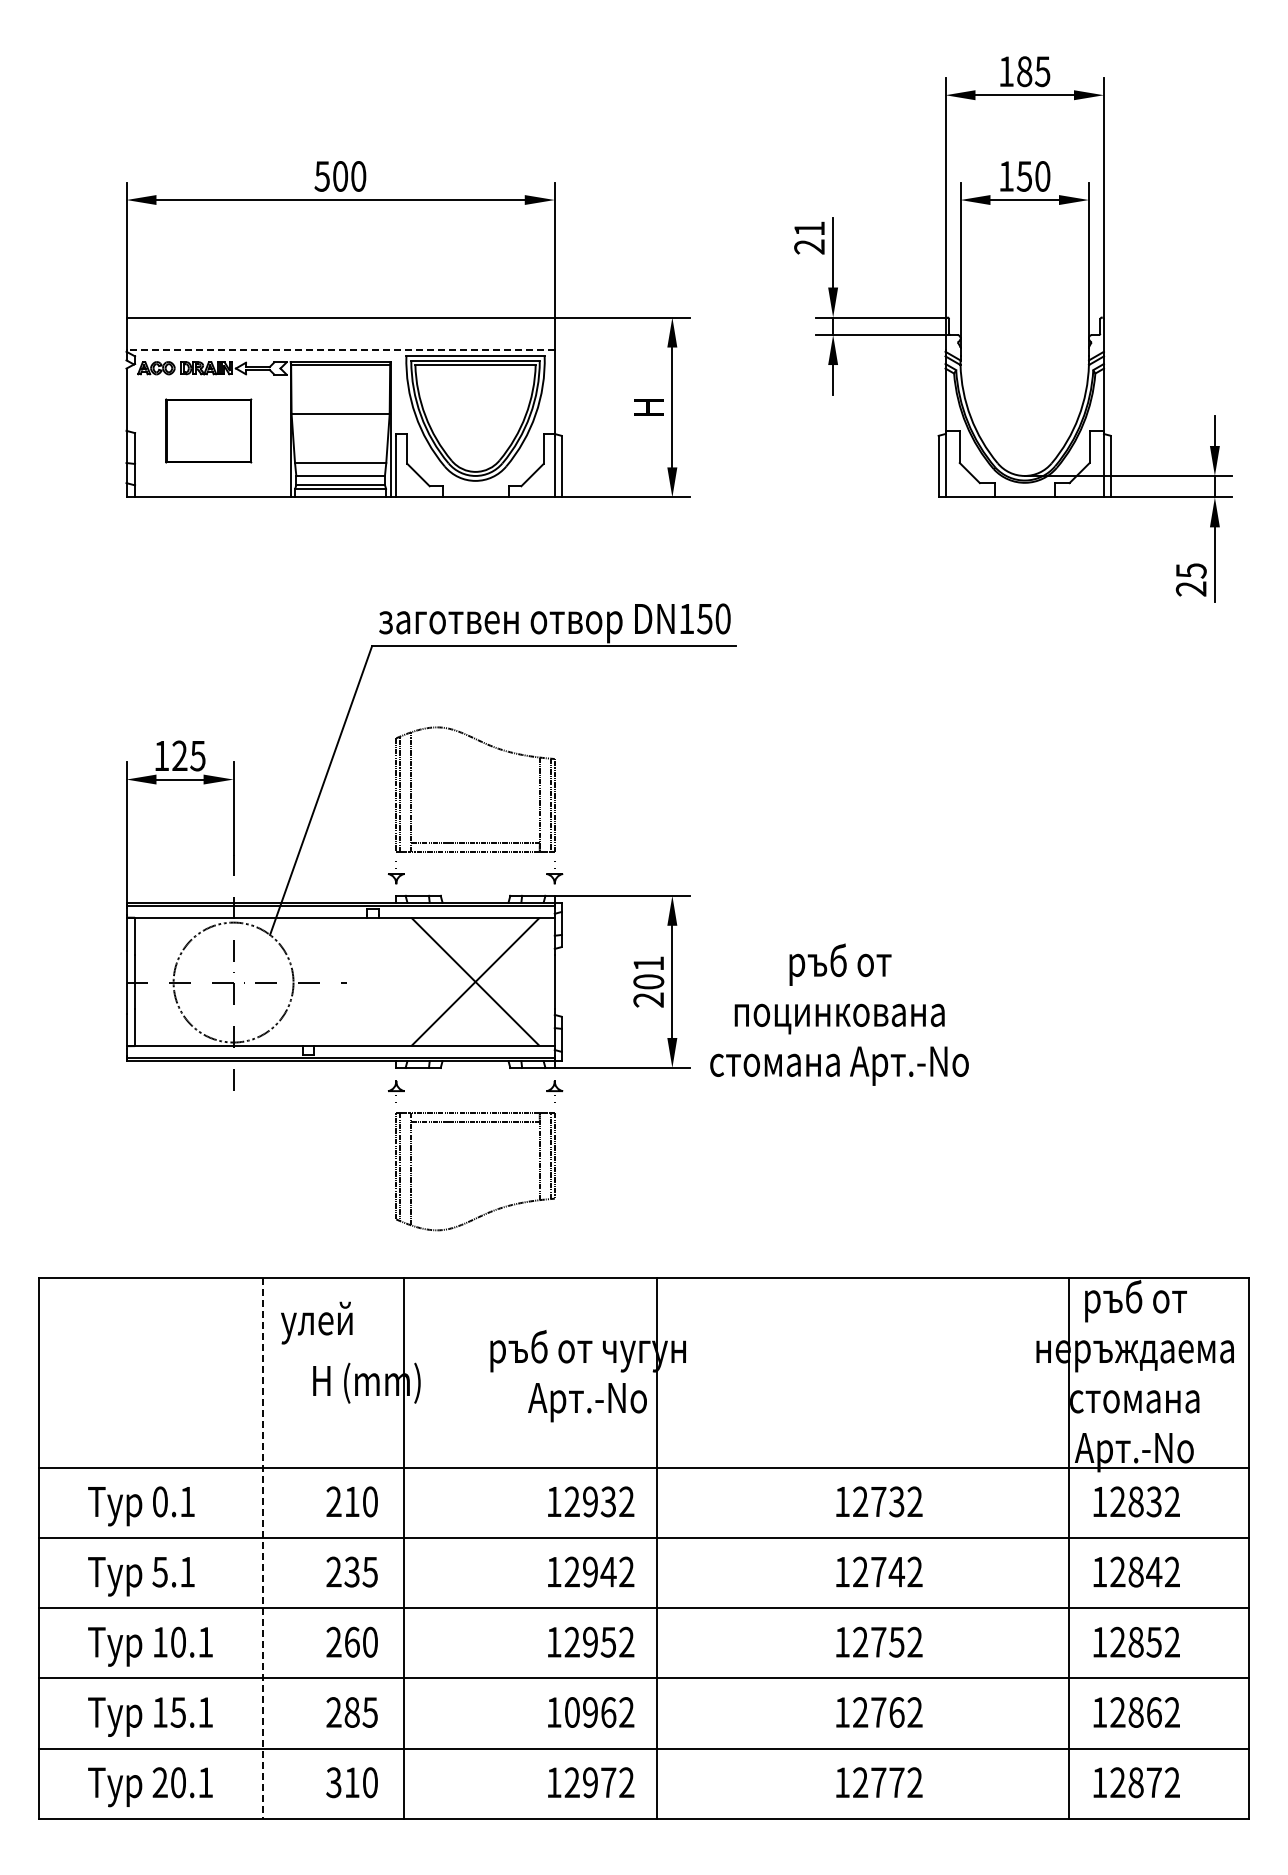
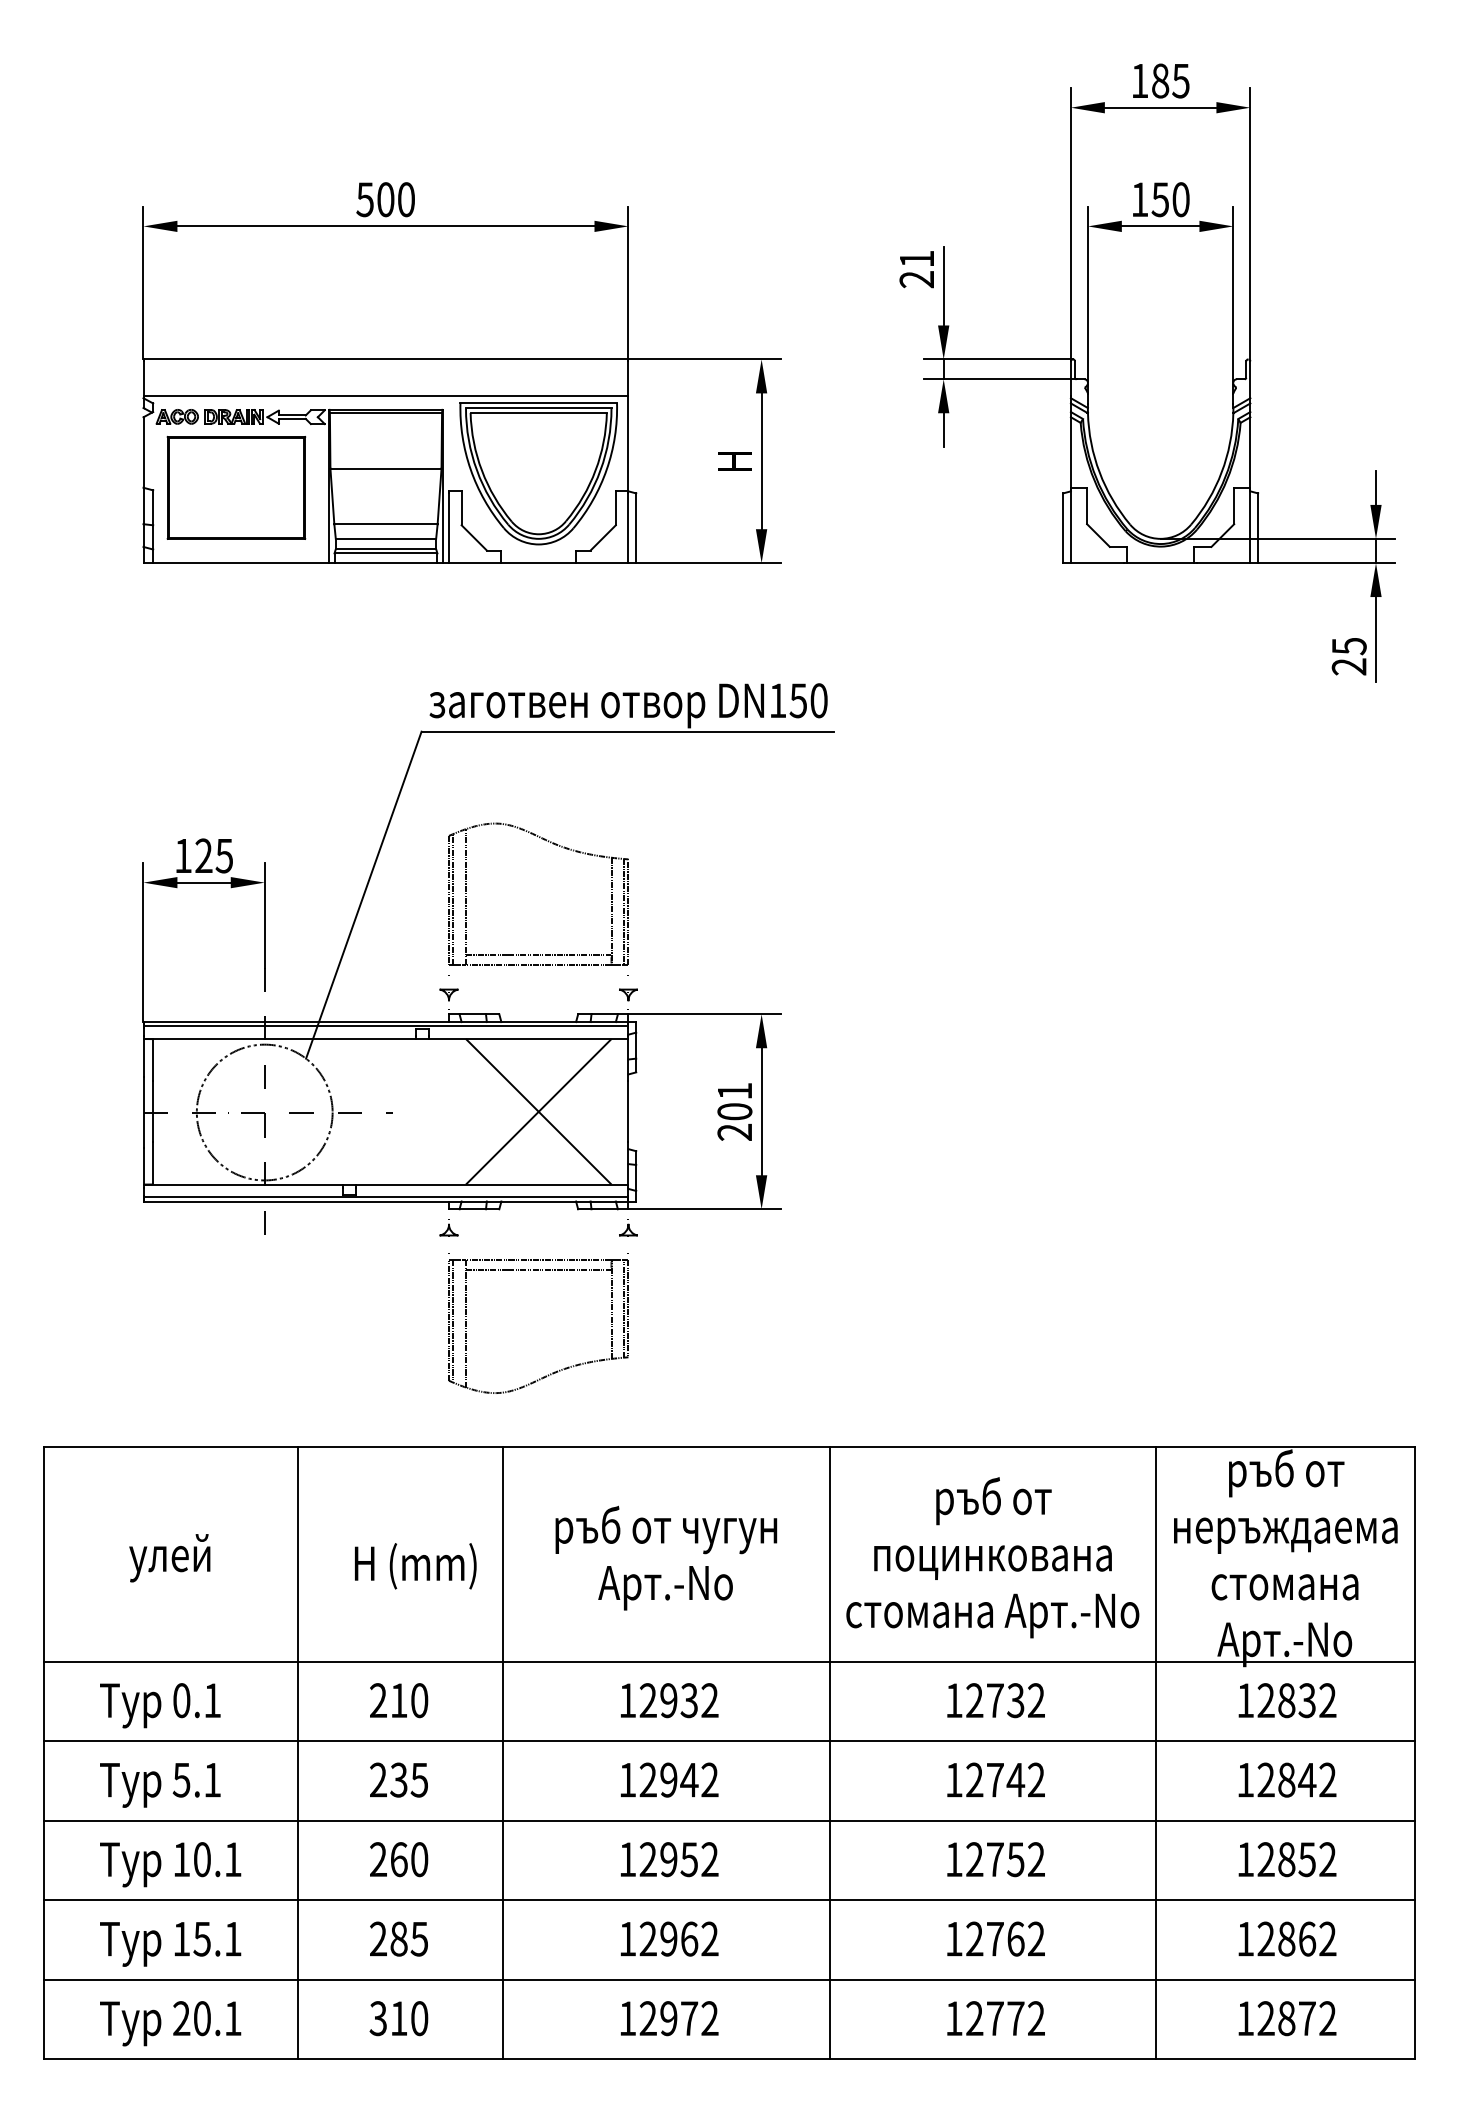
line: (340, 350) -> (385, 396), dashed -> solid
part: (208, 430) -> (236, 487), size x1.43
text: (839, 1014) -> (992, 1557), moved
text: (316, 1322) -> (169, 1557), moved
line: (404, 1548) -> (503, 1753), moved
line: (657, 1548) -> (829, 1753), moved
line: (1068, 1548) -> (1155, 1753), moved
line: (263, 1549) -> (298, 1754), dashed -> solid
text: (571, 1712) -> (647, 1939), 10962 -> 12962

